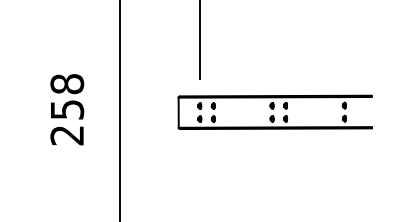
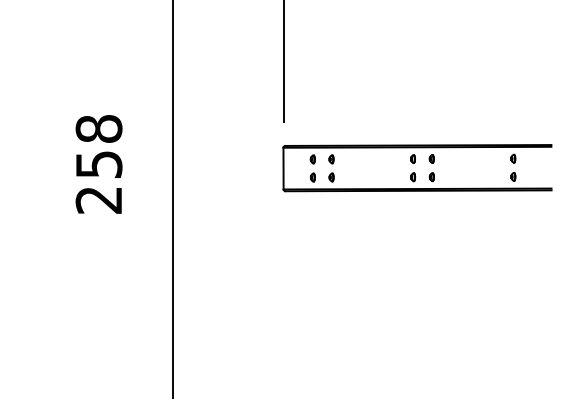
part: (275, 112) -> (417, 168), moved

